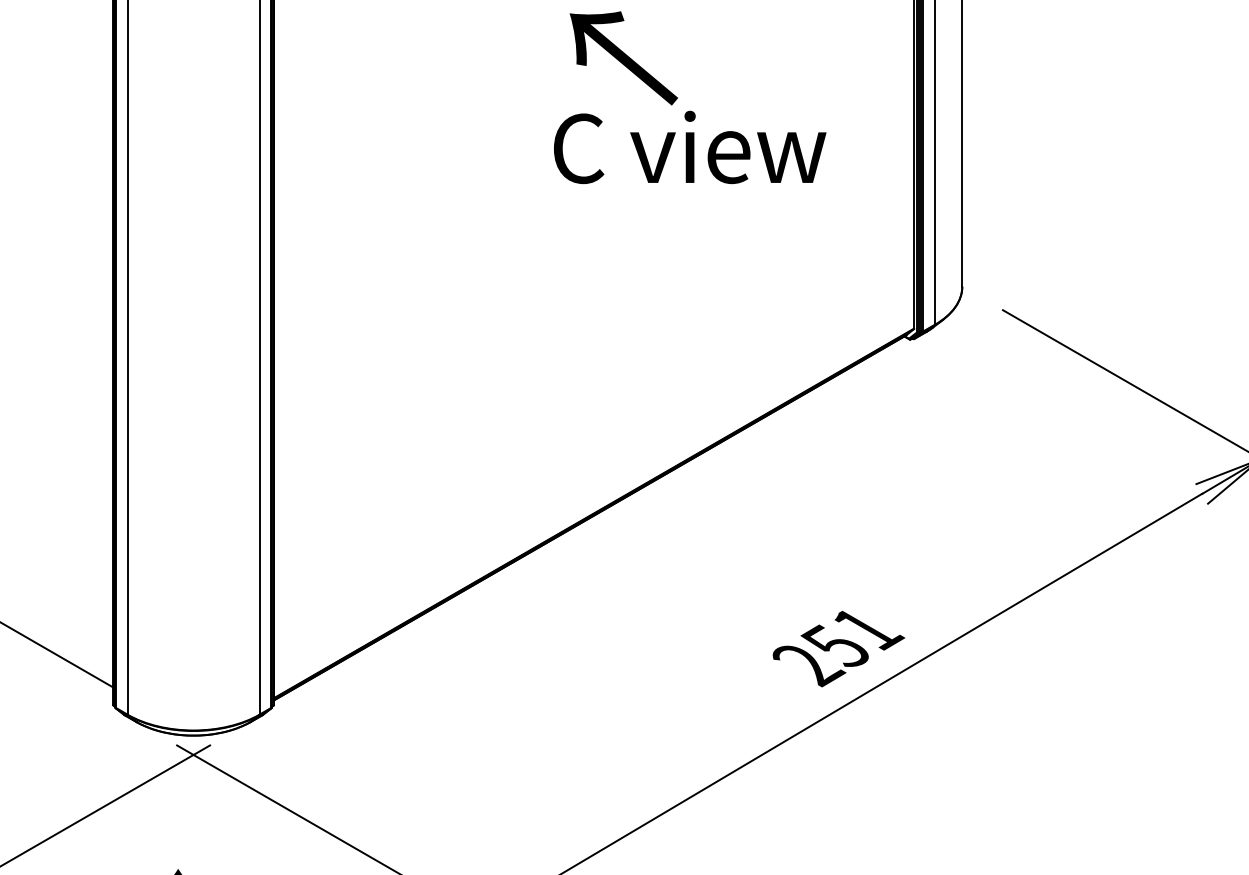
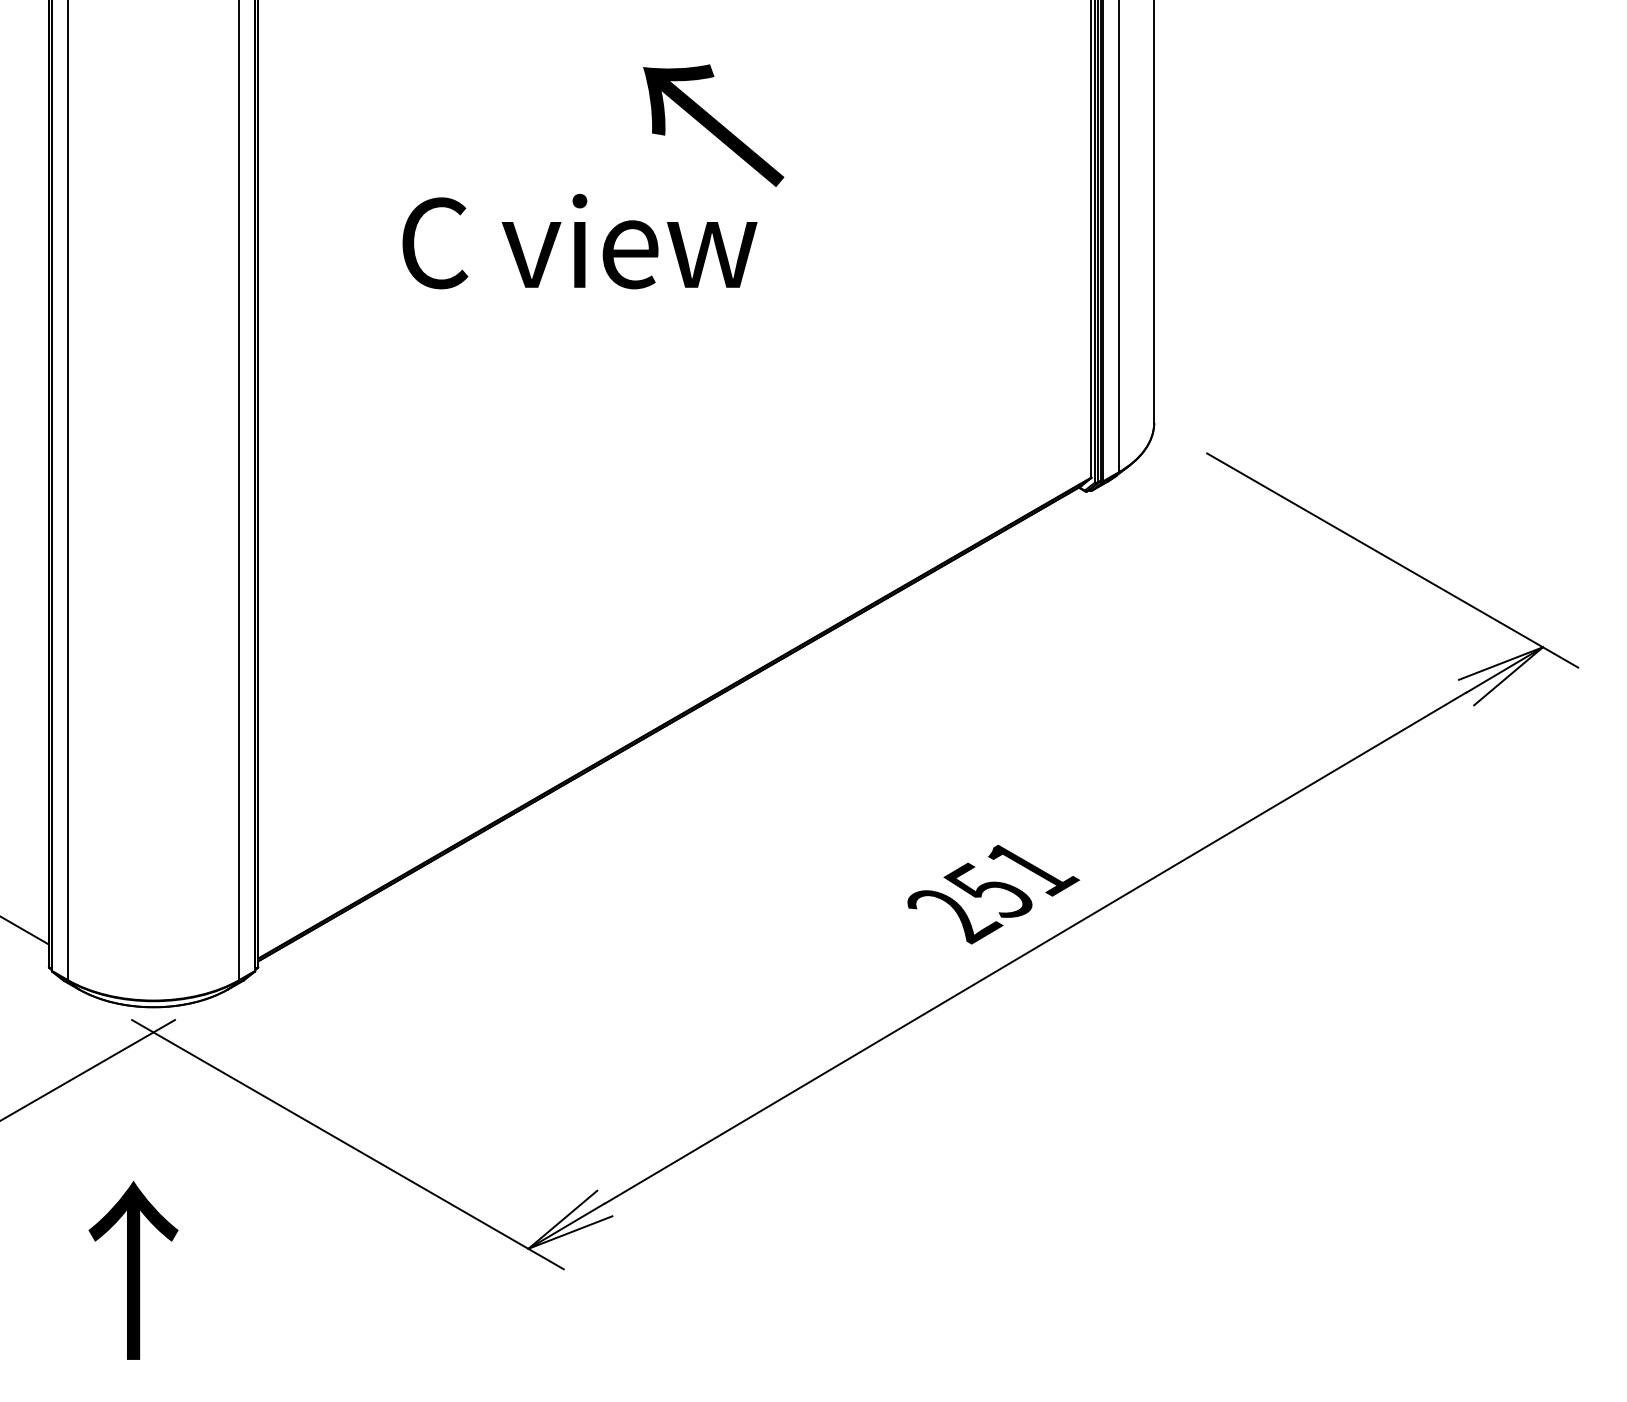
text: (689, 147) -> (579, 241), moved

